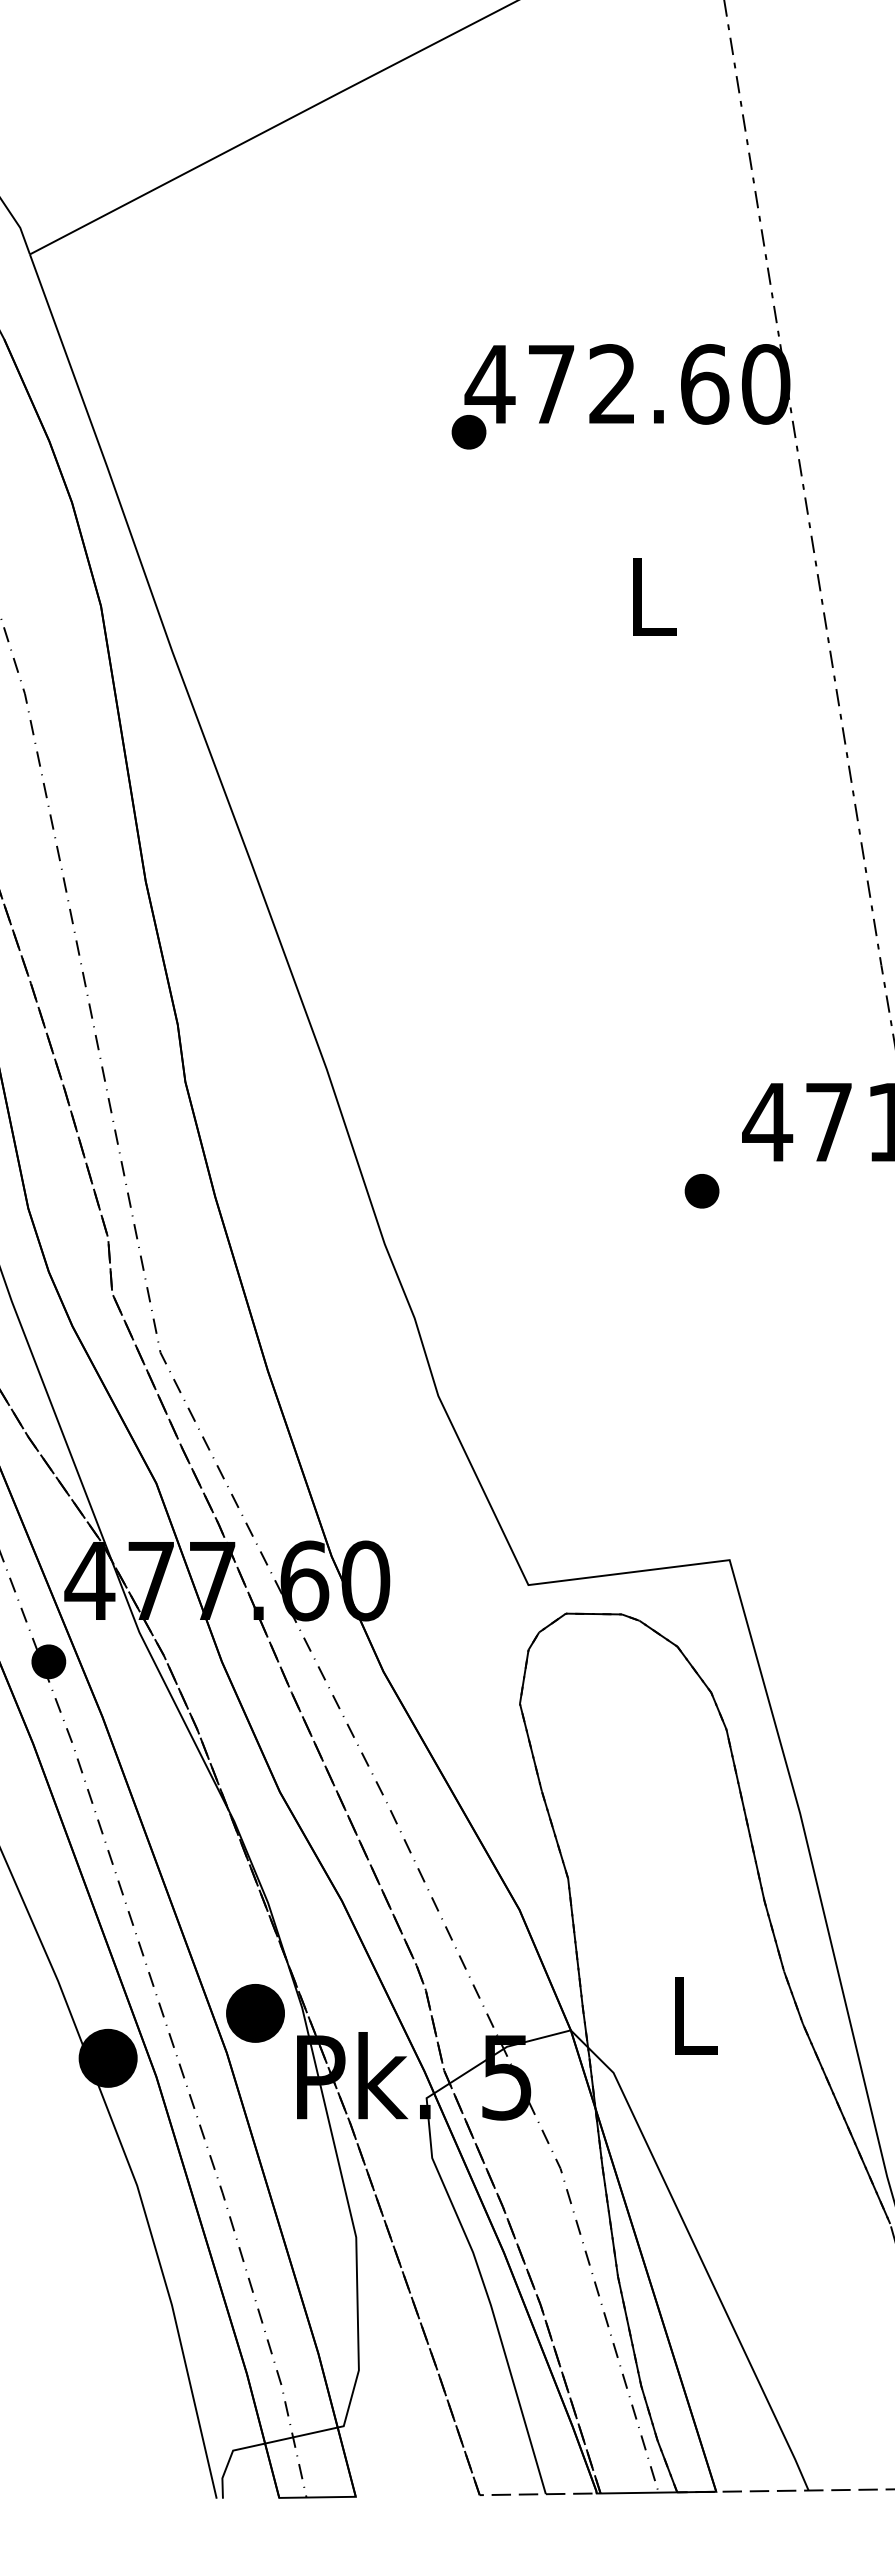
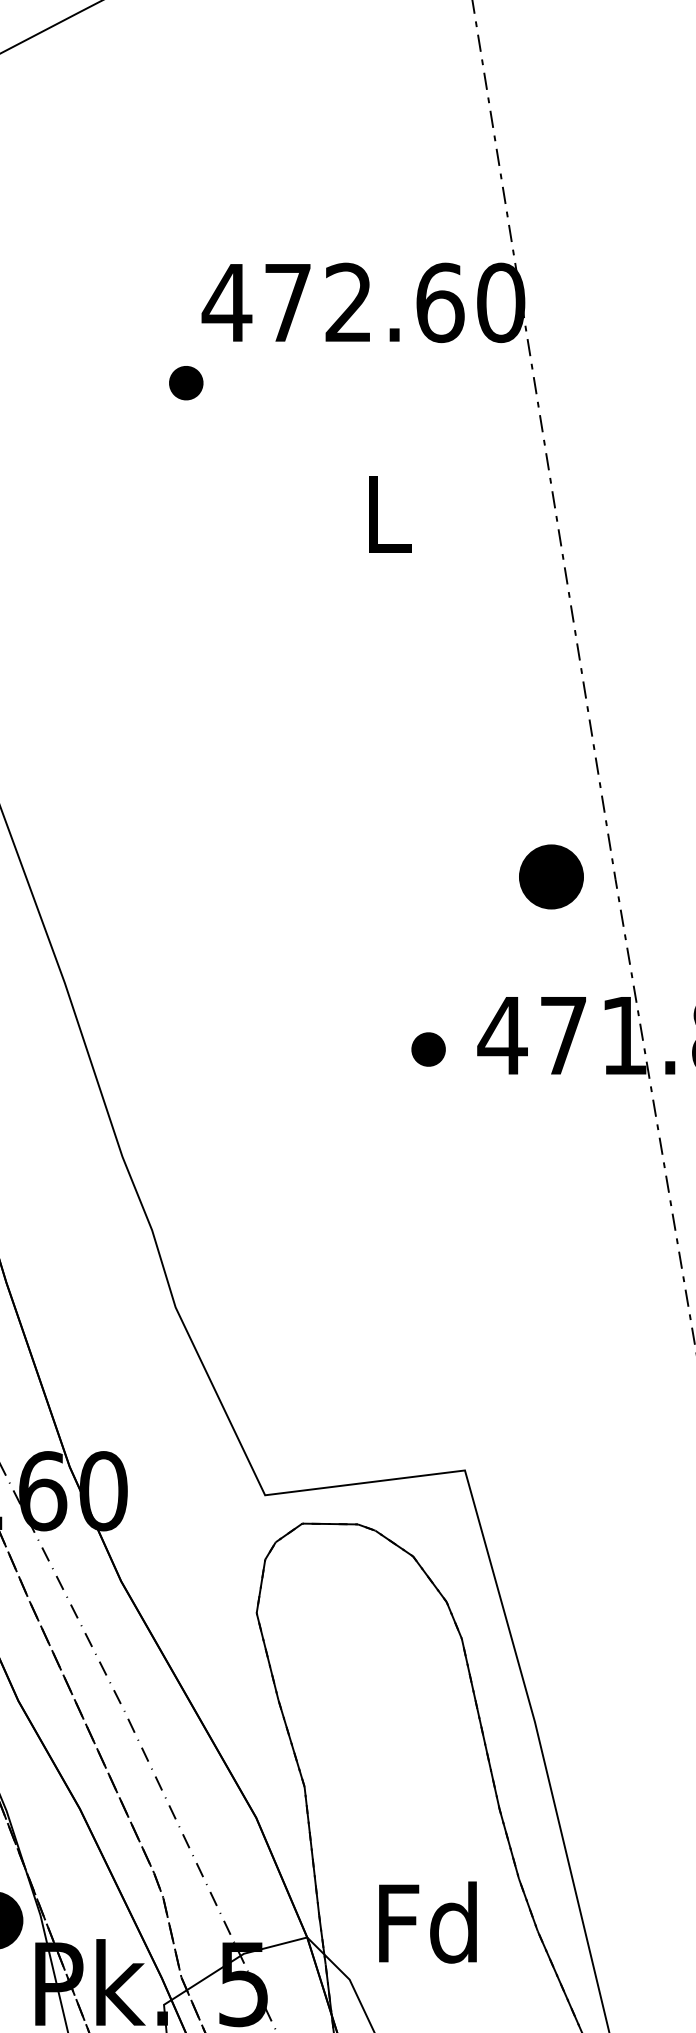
part: (468, 432) -> (185, 383), moved
part: (816, 962) -> (551, 876), added
part: (701, 1191) -> (428, 1049), moved
text: (692, 2015) -> (428, 1922), L -> Fd

